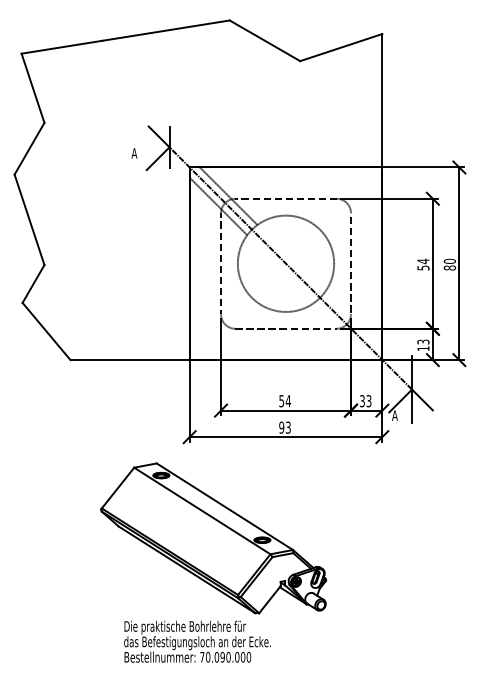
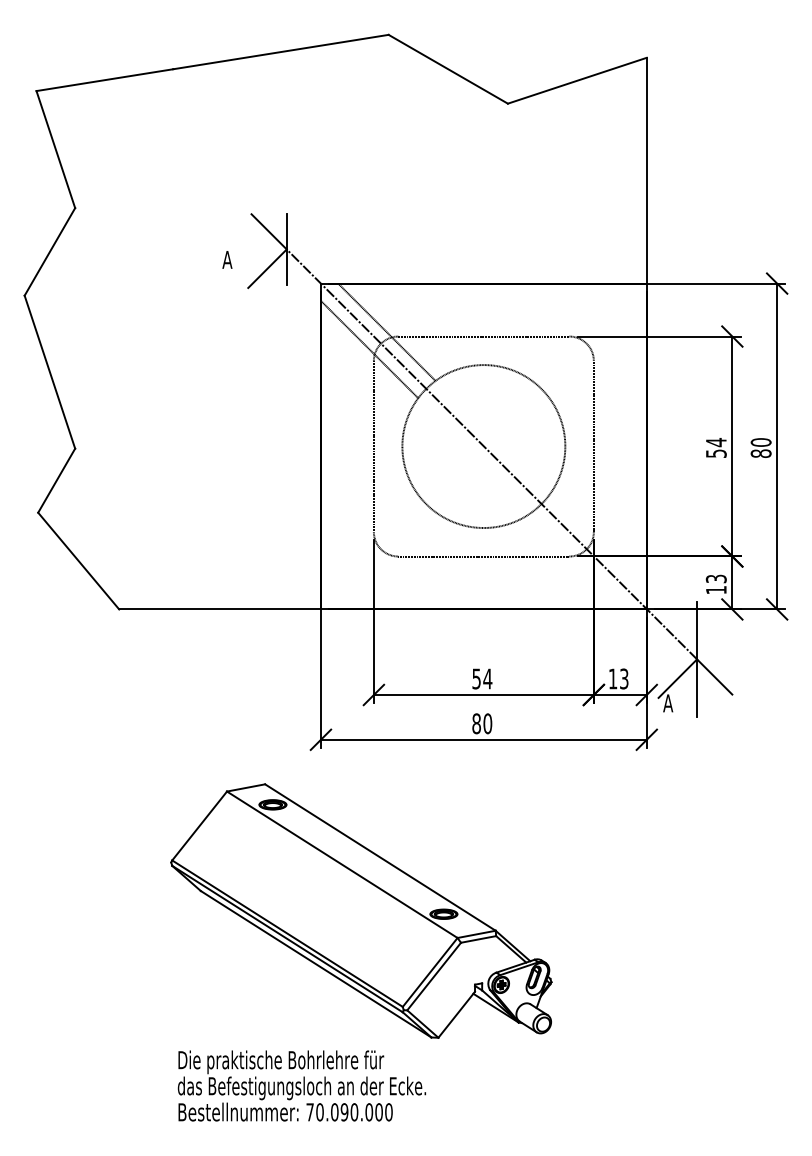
text: (362, 401) -> (613, 679), 33 -> 13
text: (284, 427) -> (481, 723), 93 -> 80
text: (197, 641) -> (301, 1085), moved

